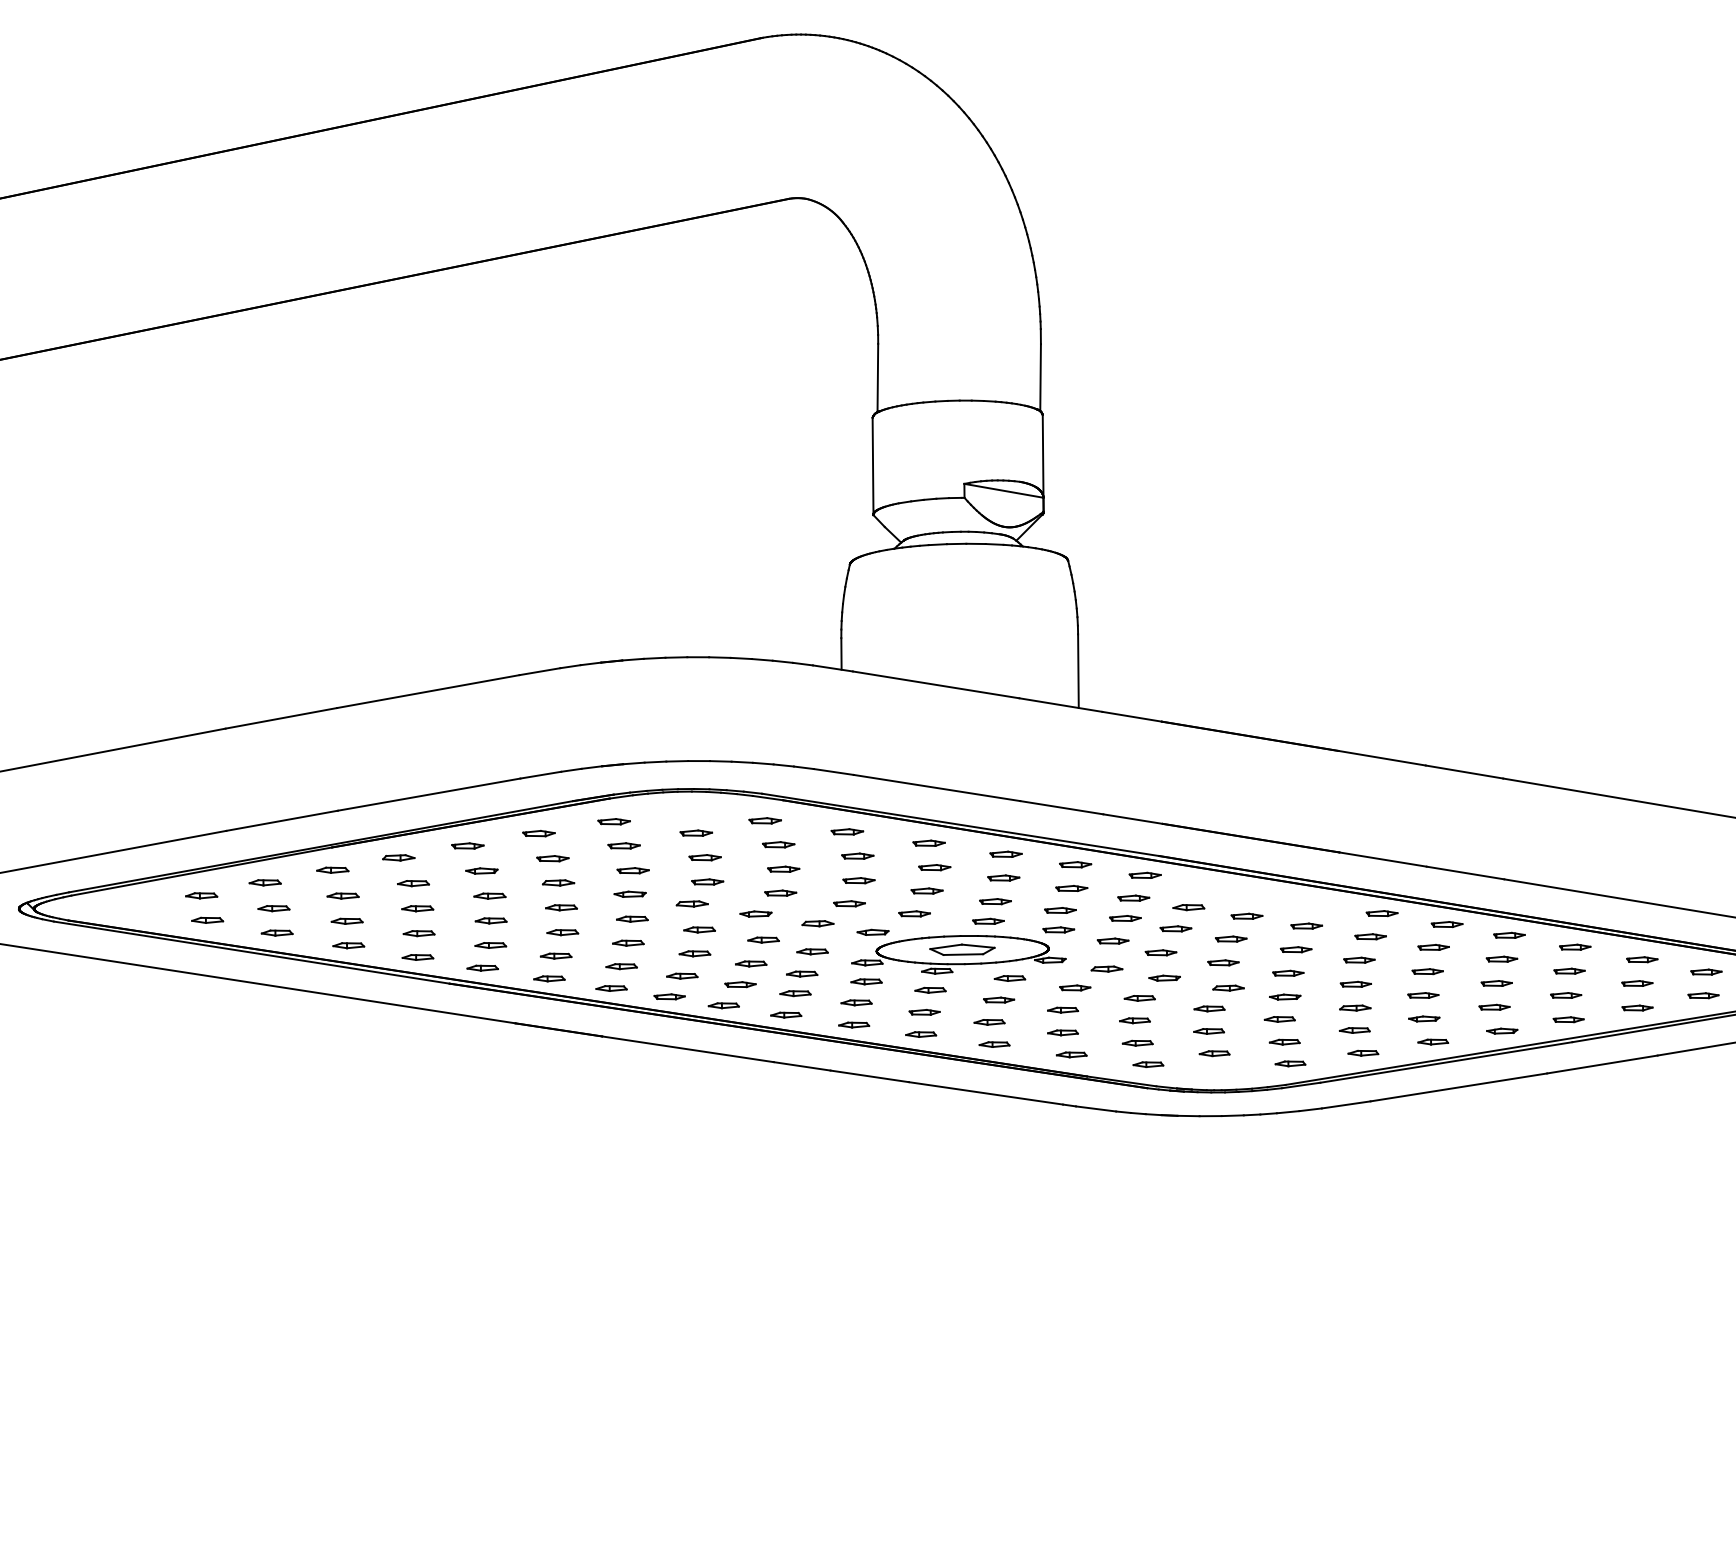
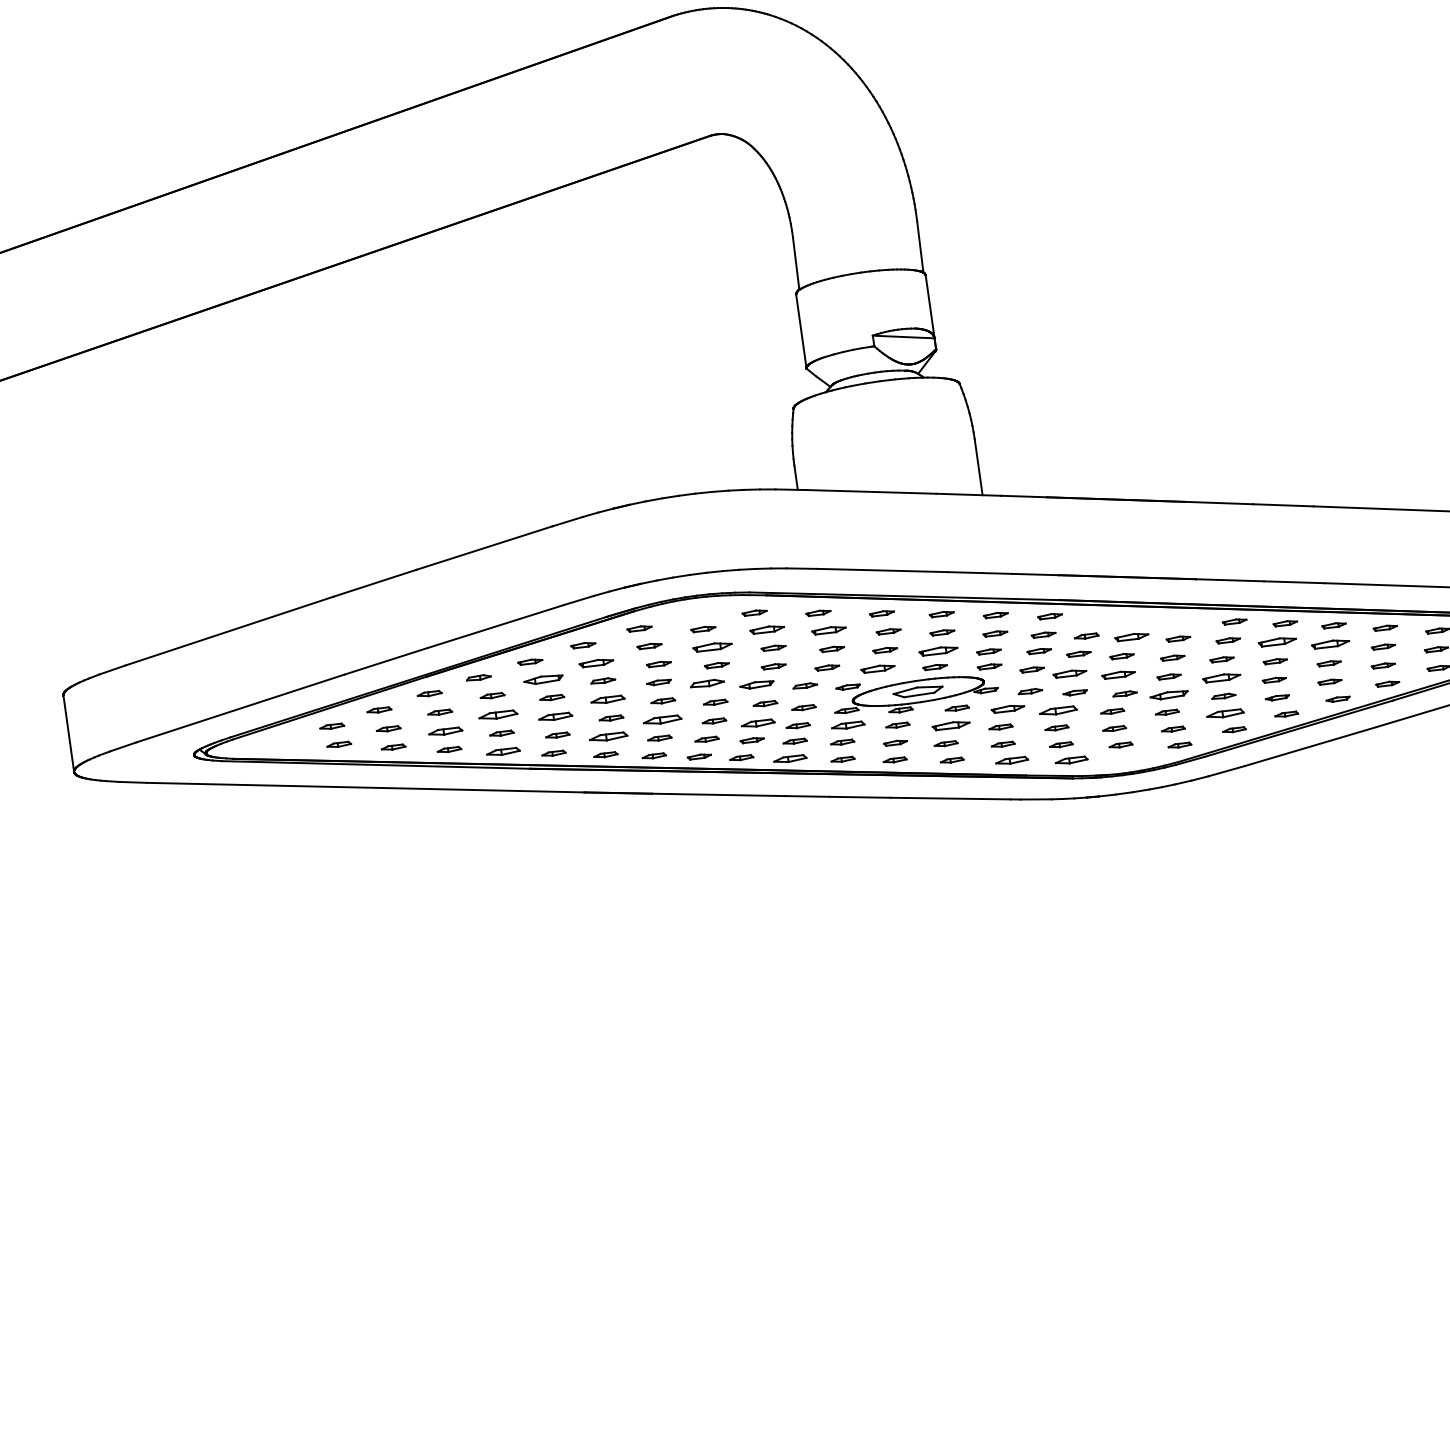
part: (778, 844) -> (767, 629), size x1.4
part: (857, 856) -> (828, 630), size x1.4
part: (705, 857) -> (712, 646), size x1.6
part: (553, 858) -> (596, 662), size x1.4
part: (481, 870) -> (543, 679), size x1.6
part: (995, 901) -> (938, 651), size x1.6
part: (692, 903) -> (707, 683), size x1.4
part: (561, 906) -> (607, 698), size x1.4
part: (418, 907) -> (498, 713), size x1.6
part: (755, 913) -> (756, 684), size x1.4
part: (913, 913) -> (877, 668), size x1.4
part: (1246, 916) -> (1131, 637), size x1.4
part: (491, 919) -> (555, 715), size x1.4
part: (346, 920) -> (445, 730), size x1.4
part: (628, 942) -> (662, 719), size x1.6
part: (1433, 947) -> (1277, 642), size x1.6
part: (1160, 952) -> (1069, 673), size x1.4
part: (555, 955) -> (608, 736), size x1.6
part: (418, 956) -> (503, 751), size x1.4
part: (1501, 959) -> (1330, 644), size x1.6
part: (751, 962) -> (758, 722), size x1.4
part: (1223, 963) -> (1118, 675), size x1.4
part: (865, 980) -> (847, 724), size x1.4
part: (1355, 984) -> (1221, 678), size x1.6
part: (1074, 988) -> (1007, 709), size x1.4
part: (1140, 996) -> (1058, 709), size x1.6
part: (1284, 996) -> (1168, 694), size x1.6
part: (998, 1000) -> (950, 726), size x1.6
part: (785, 1014) -> (789, 758), size x1.4
part: (1354, 1029) -> (1225, 712), size x1.6
part: (1071, 1053) -> (1011, 759), size x1.4
part: (1148, 1063) -> (1071, 759), size x1.4

